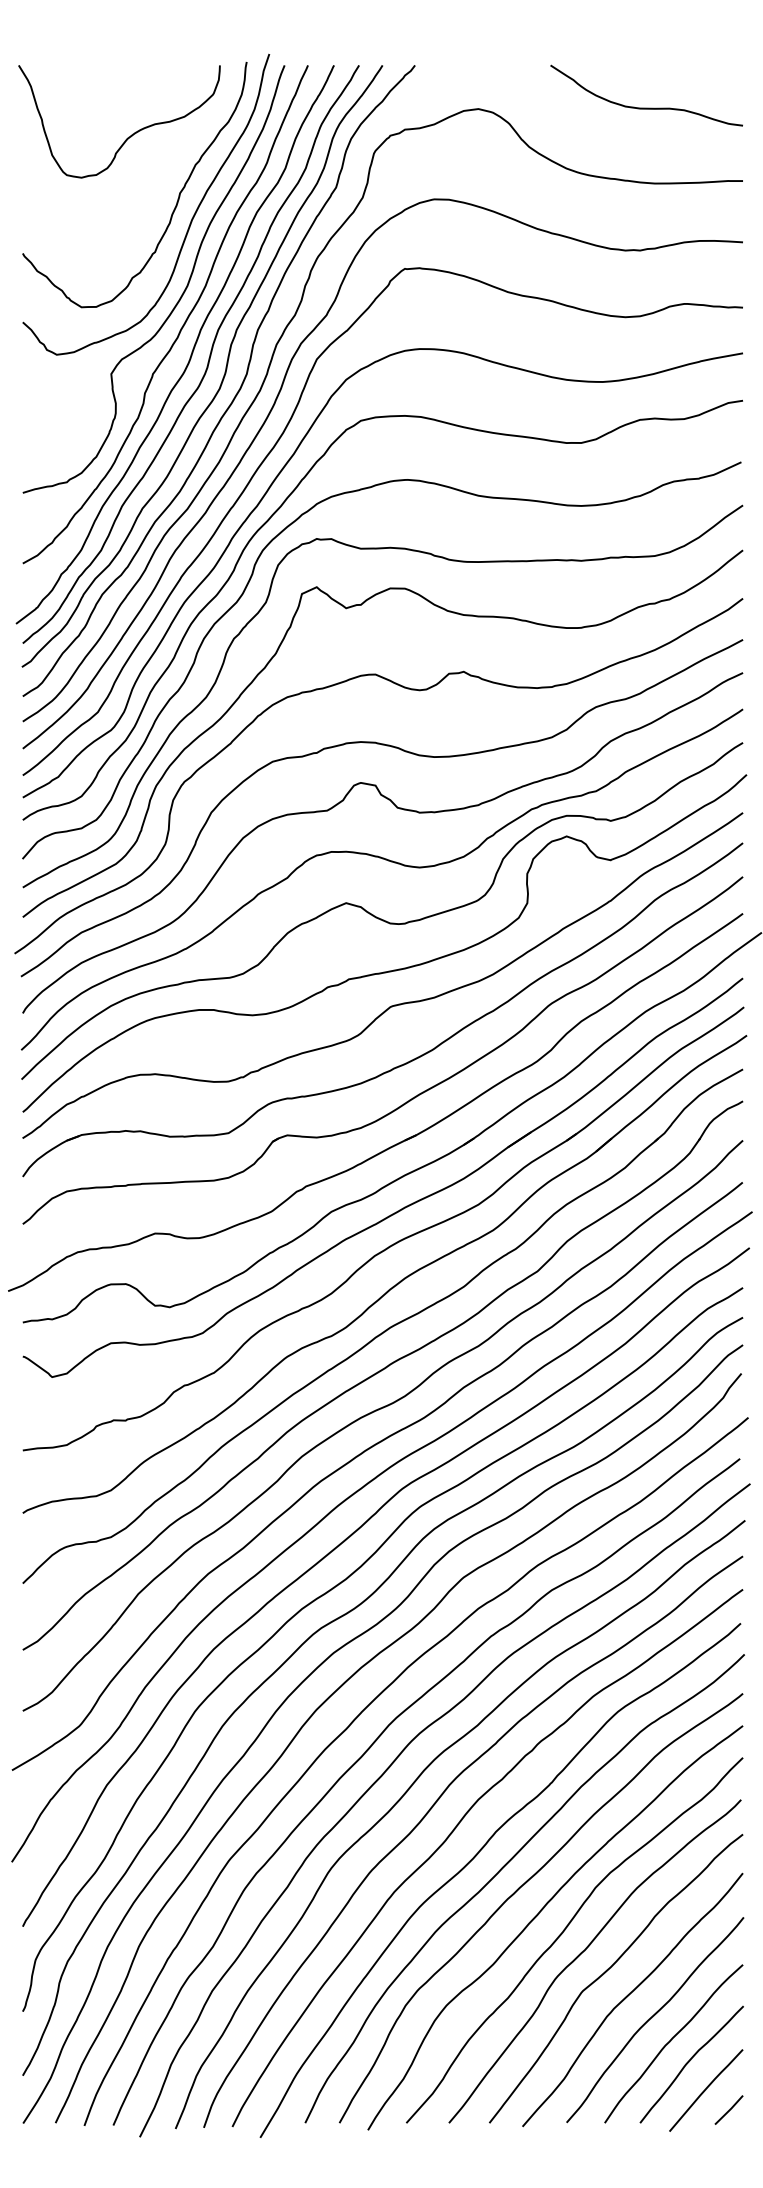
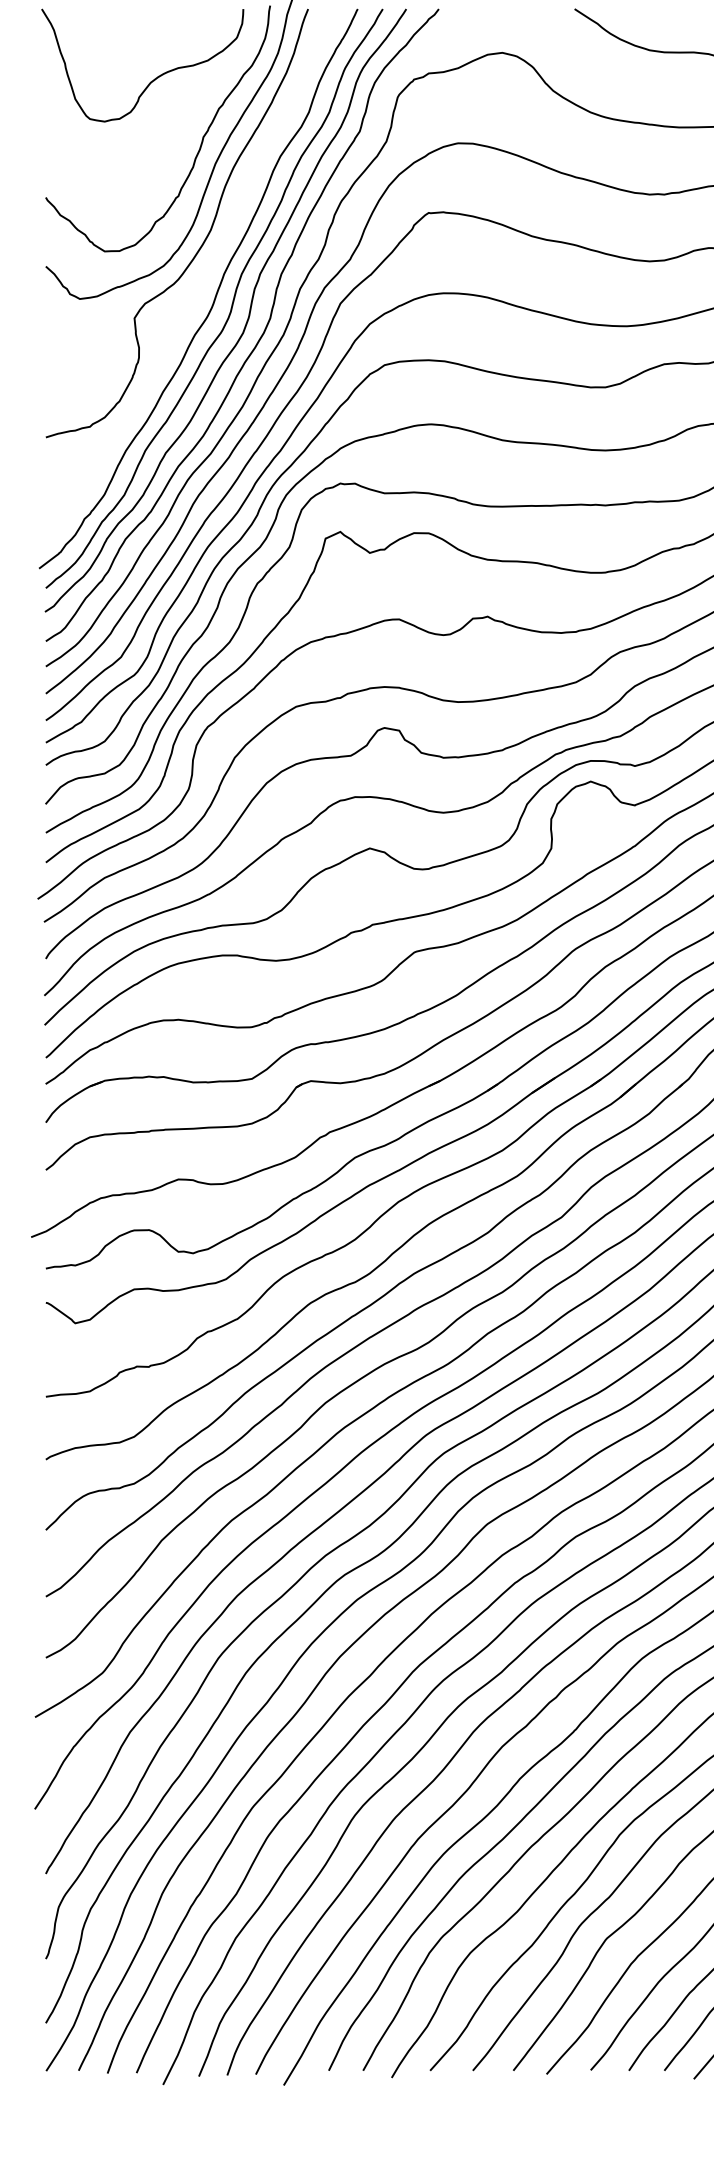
curve: (183, 323) -> (206, 267), removed

